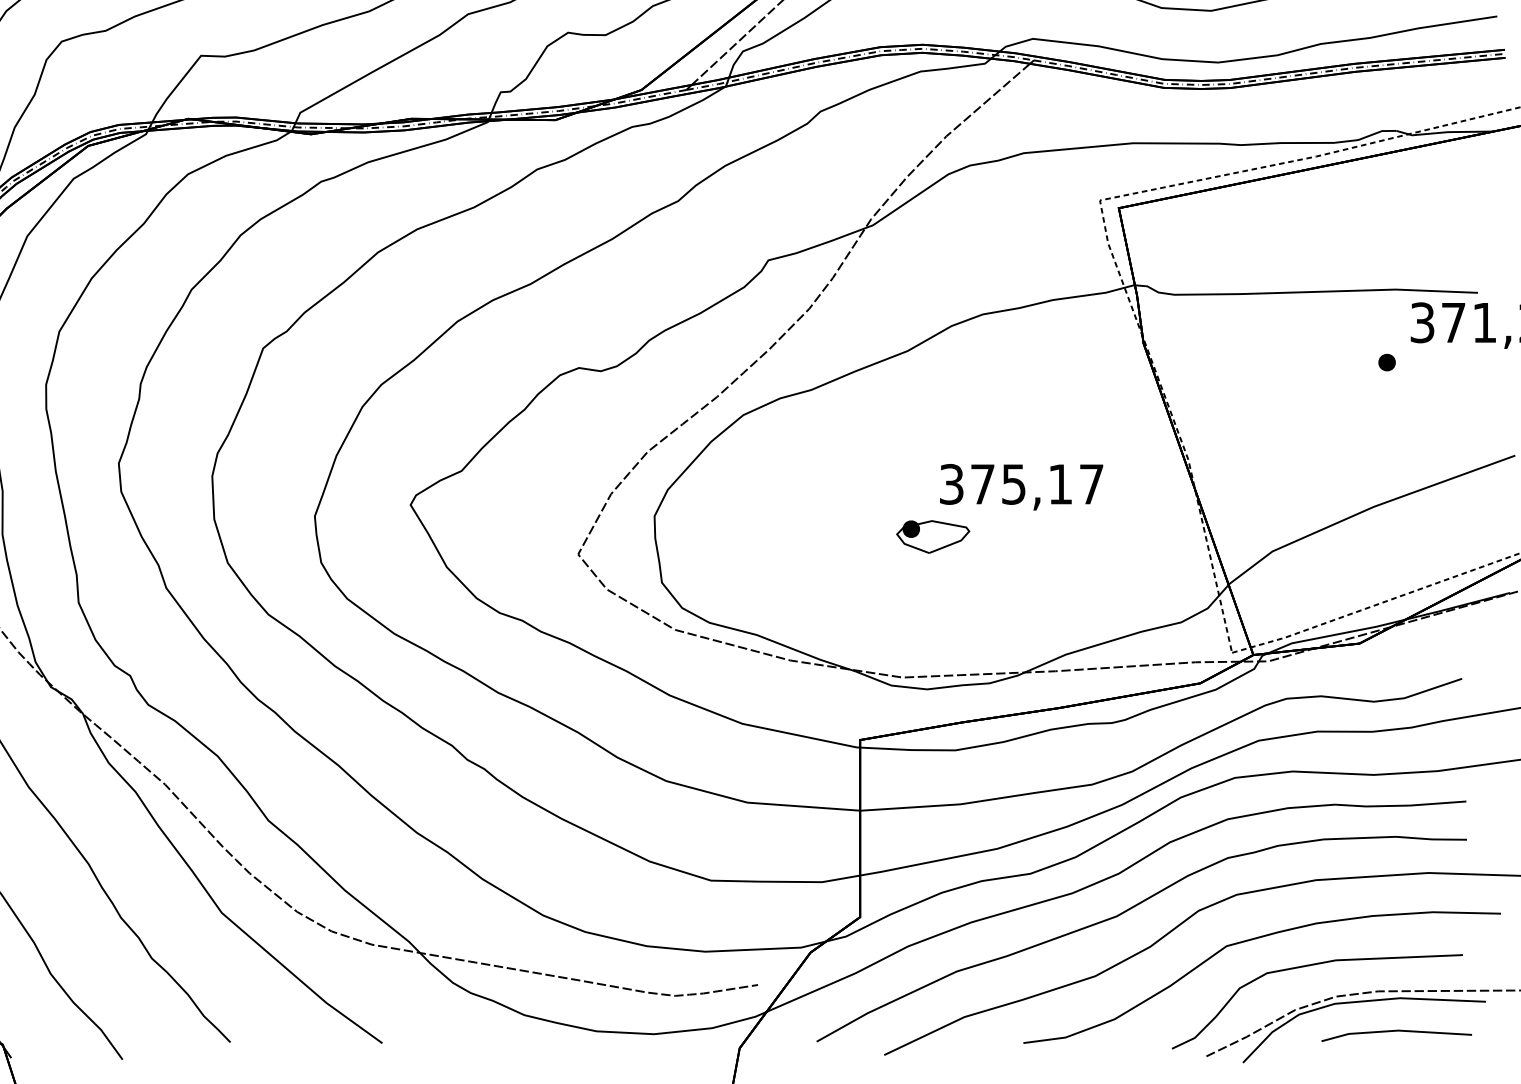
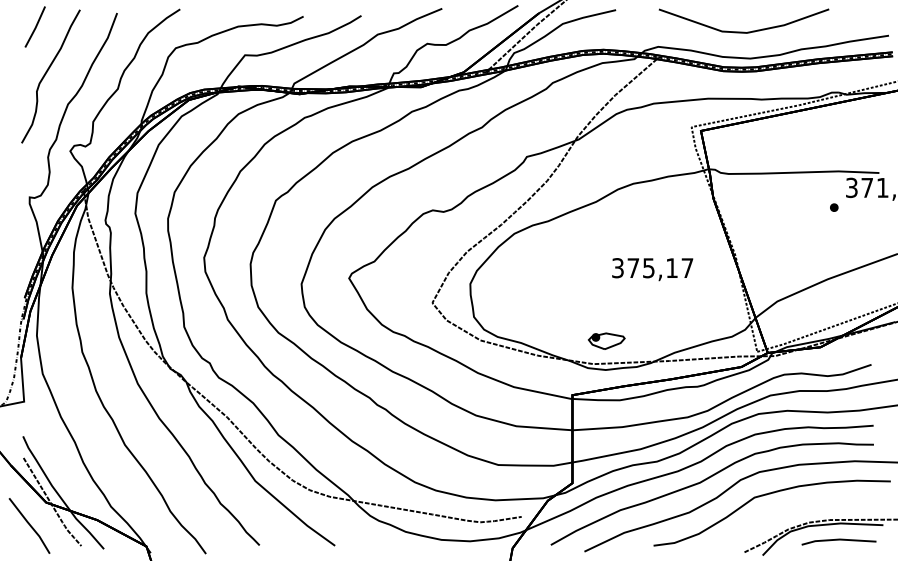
part: (932, 535) -> (606, 340), moved
curve: (1307, 968) -> (794, 508), removed

